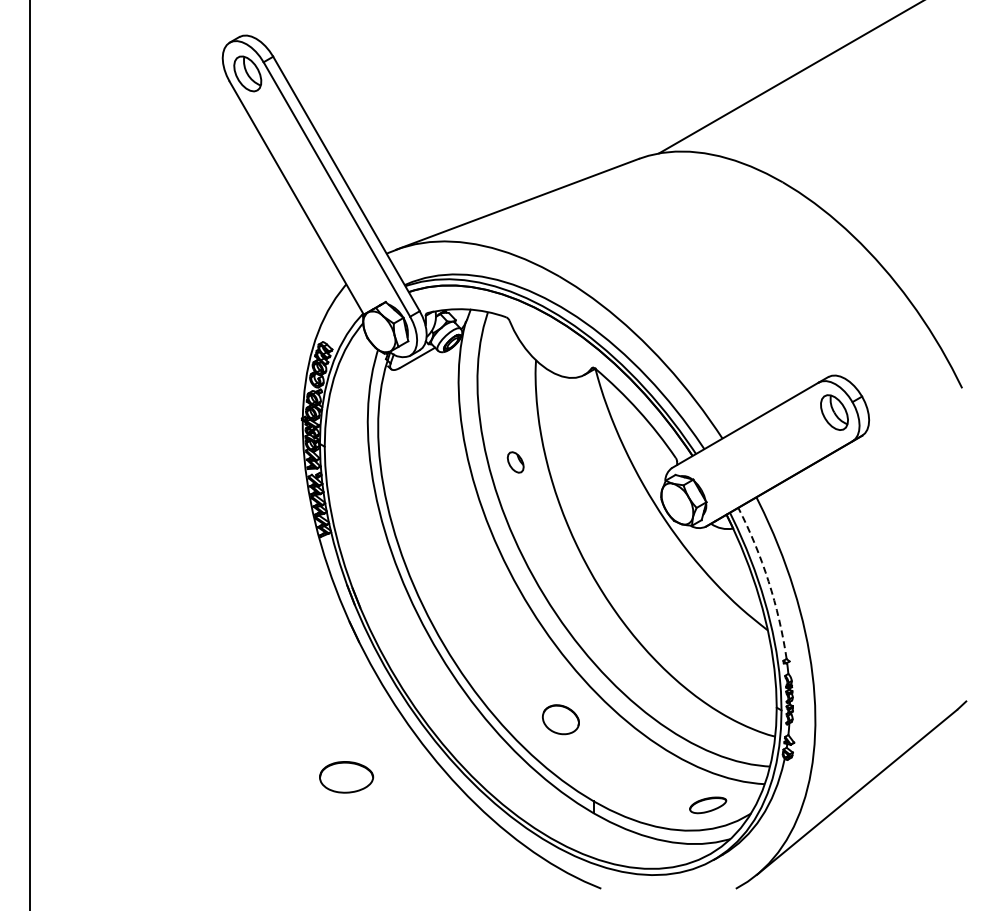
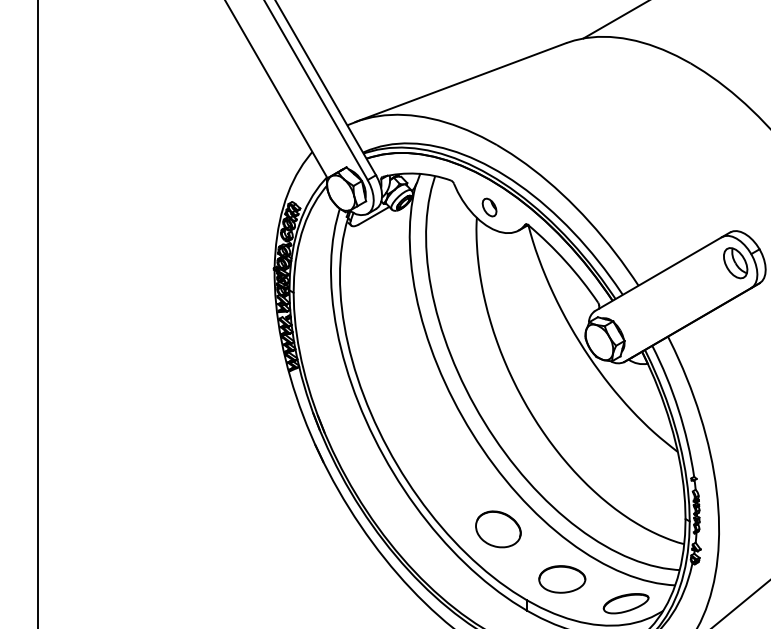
part: (515, 462) -> (489, 207), moved
arc: (768, 581) -> (678, 409), dashed -> solid
part: (560, 719) -> (498, 529), size x1.43
part: (346, 777) -> (562, 579), moved
part: (707, 805) -> (625, 603), size x1.43

